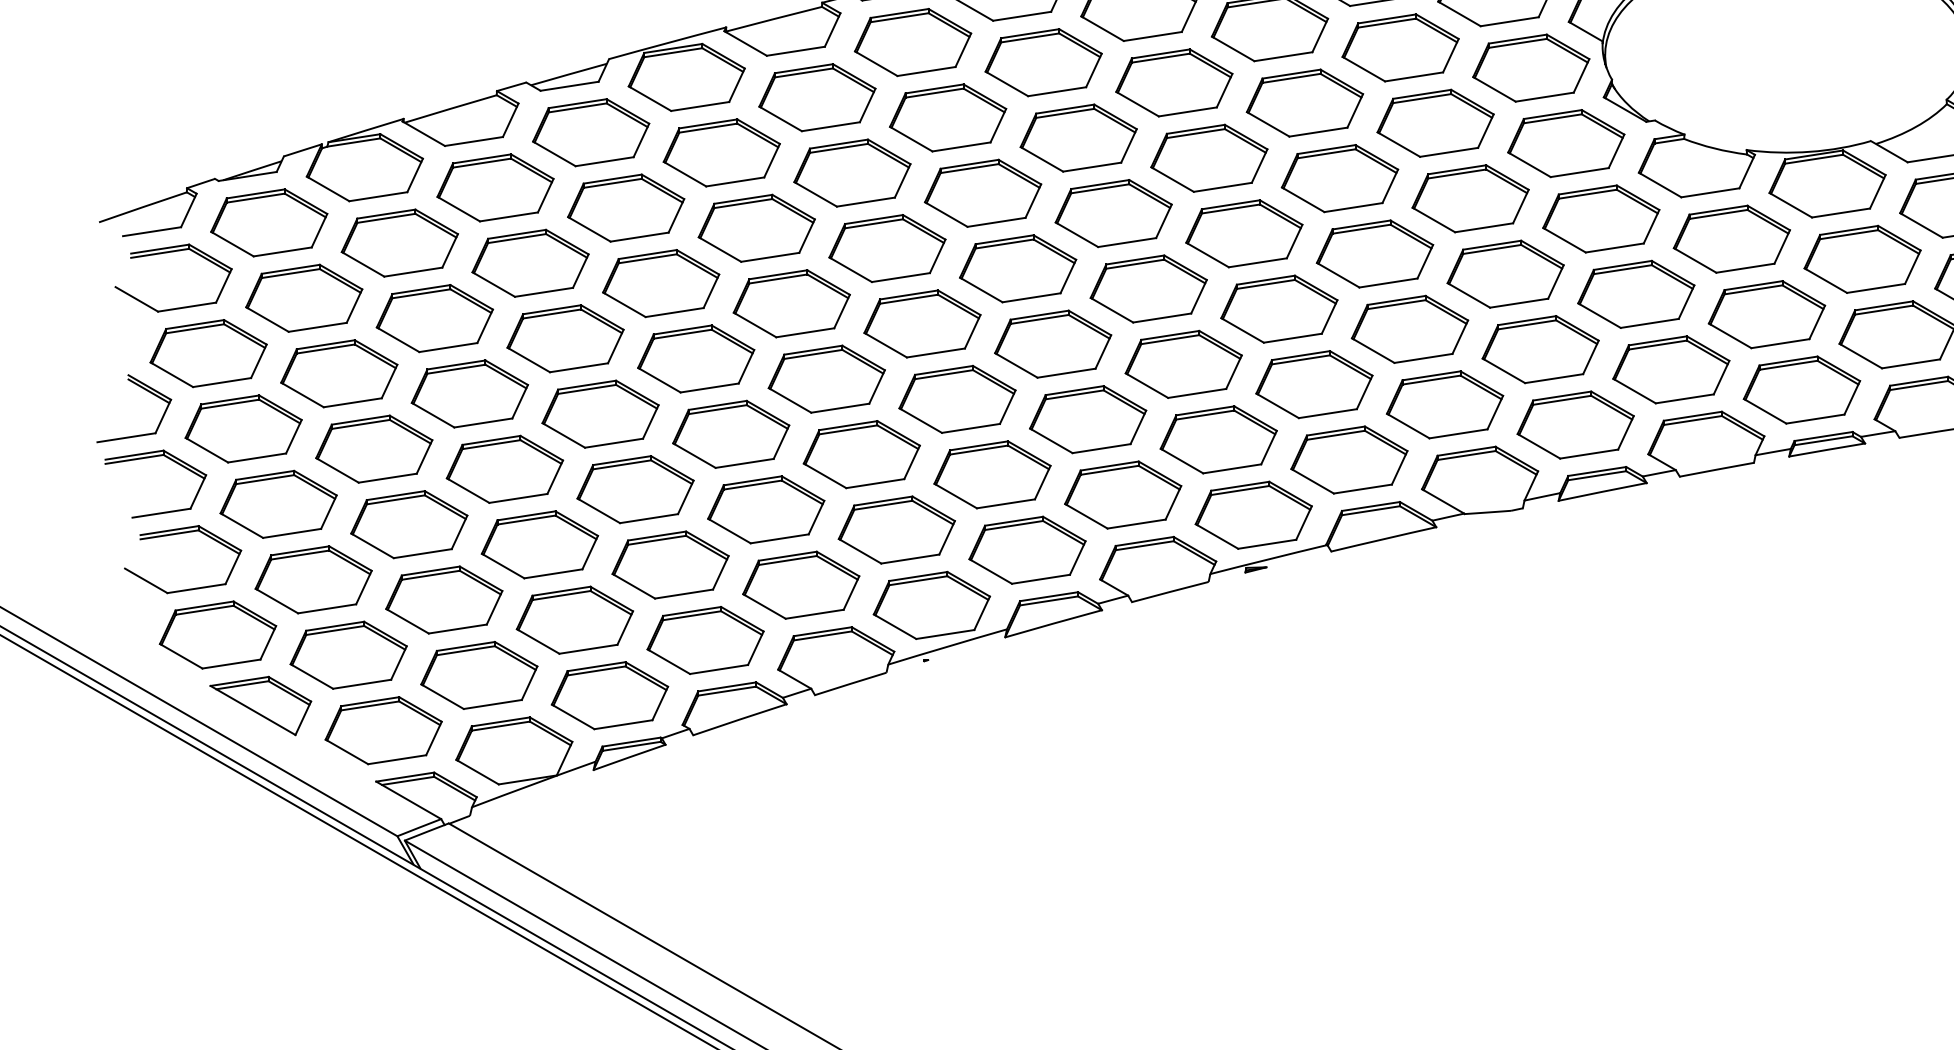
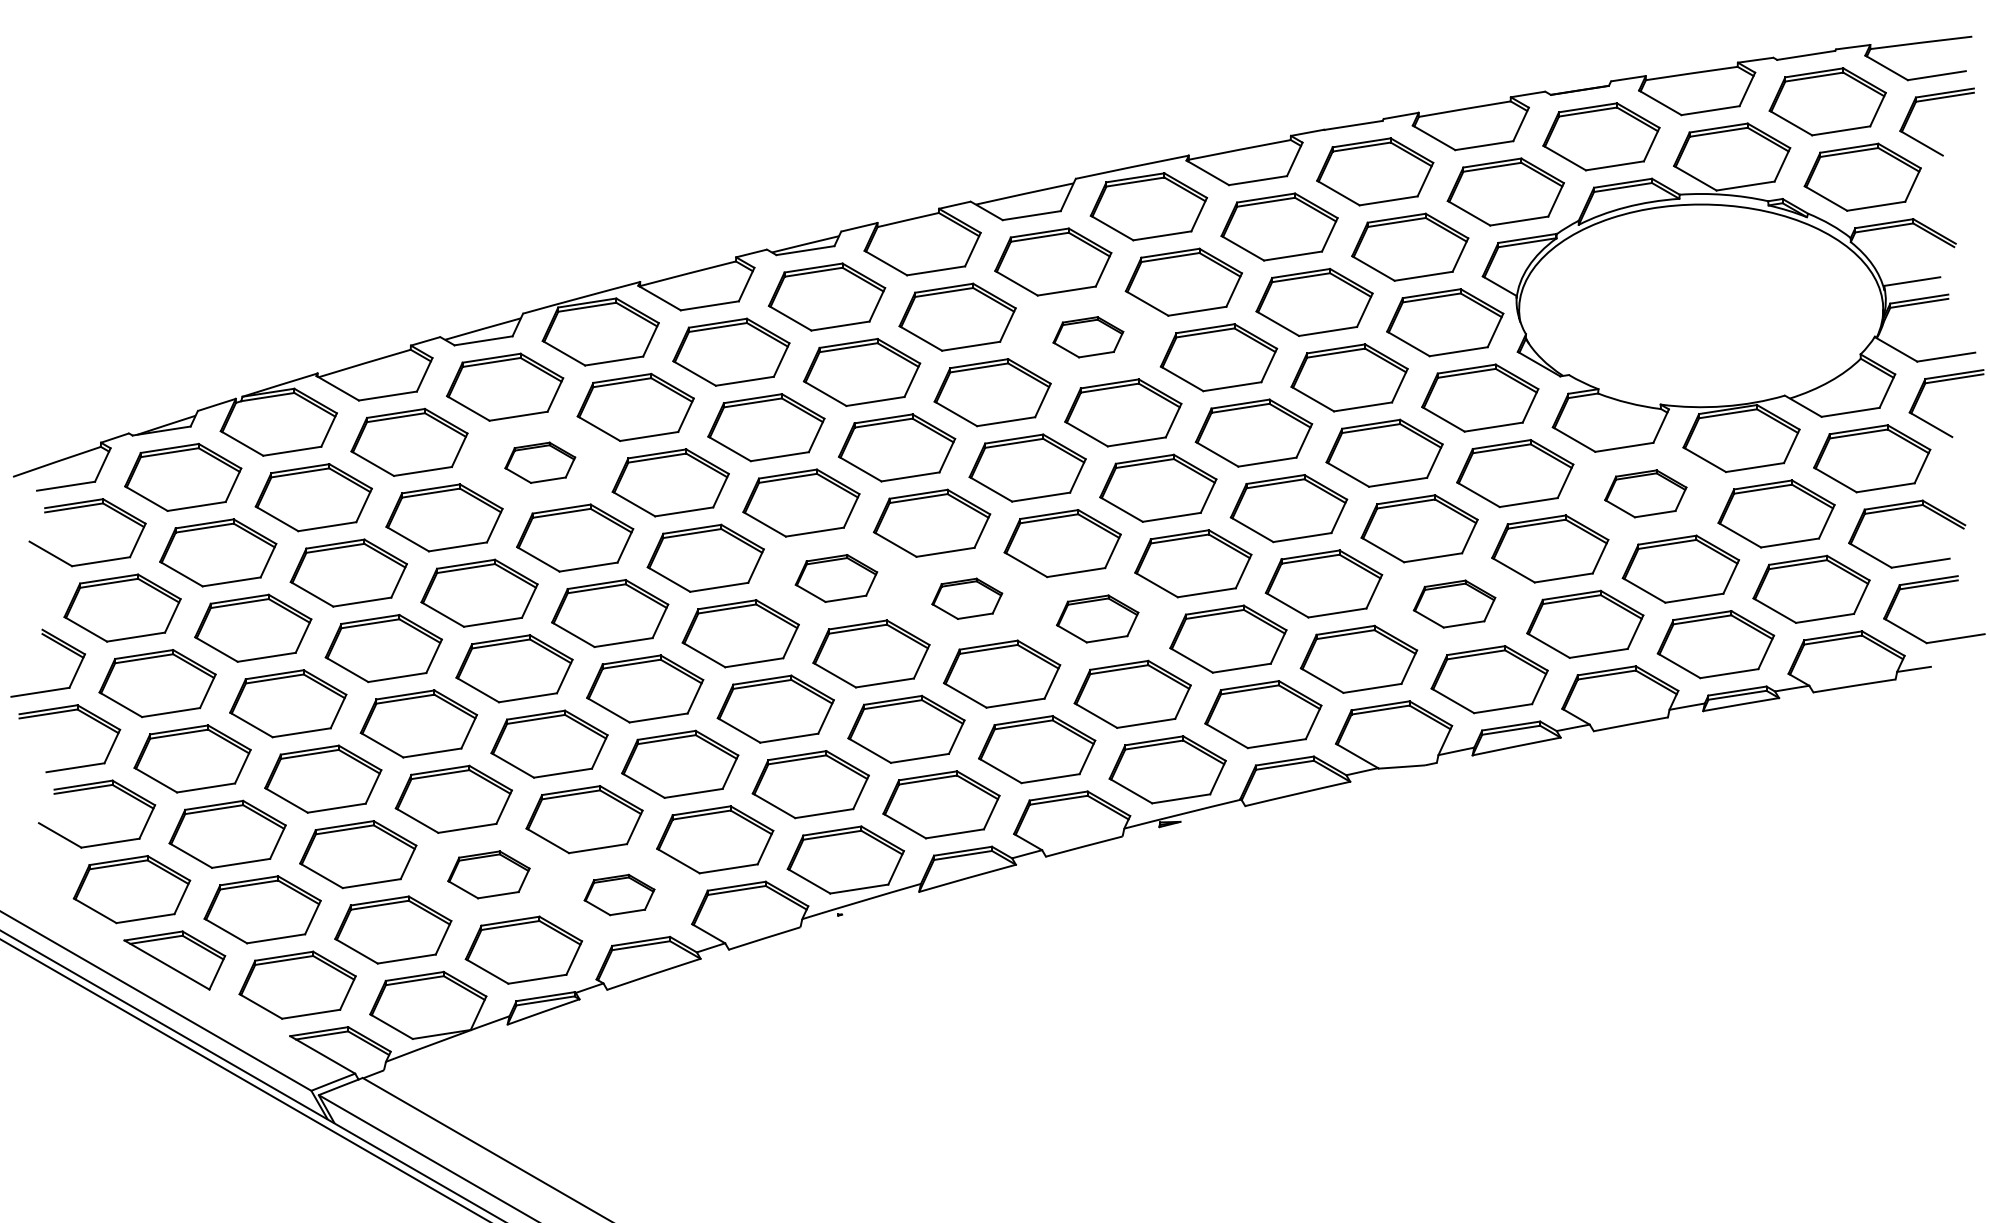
part: (1174, 81) -> (1088, 336), size x0.6
part: (626, 207) -> (540, 462), size x0.6
part: (1731, 238) -> (1645, 493), size x0.7
part: (922, 323) -> (836, 578), size x0.7
part: (1053, 343) -> (967, 598), size x0.6
part: (1540, 348) -> (1454, 603), size x0.7
part: (1183, 363) -> (1097, 618), size x0.7
part: (574, 619) -> (488, 874), size x0.7
part: (705, 639) -> (619, 894), size x0.6

